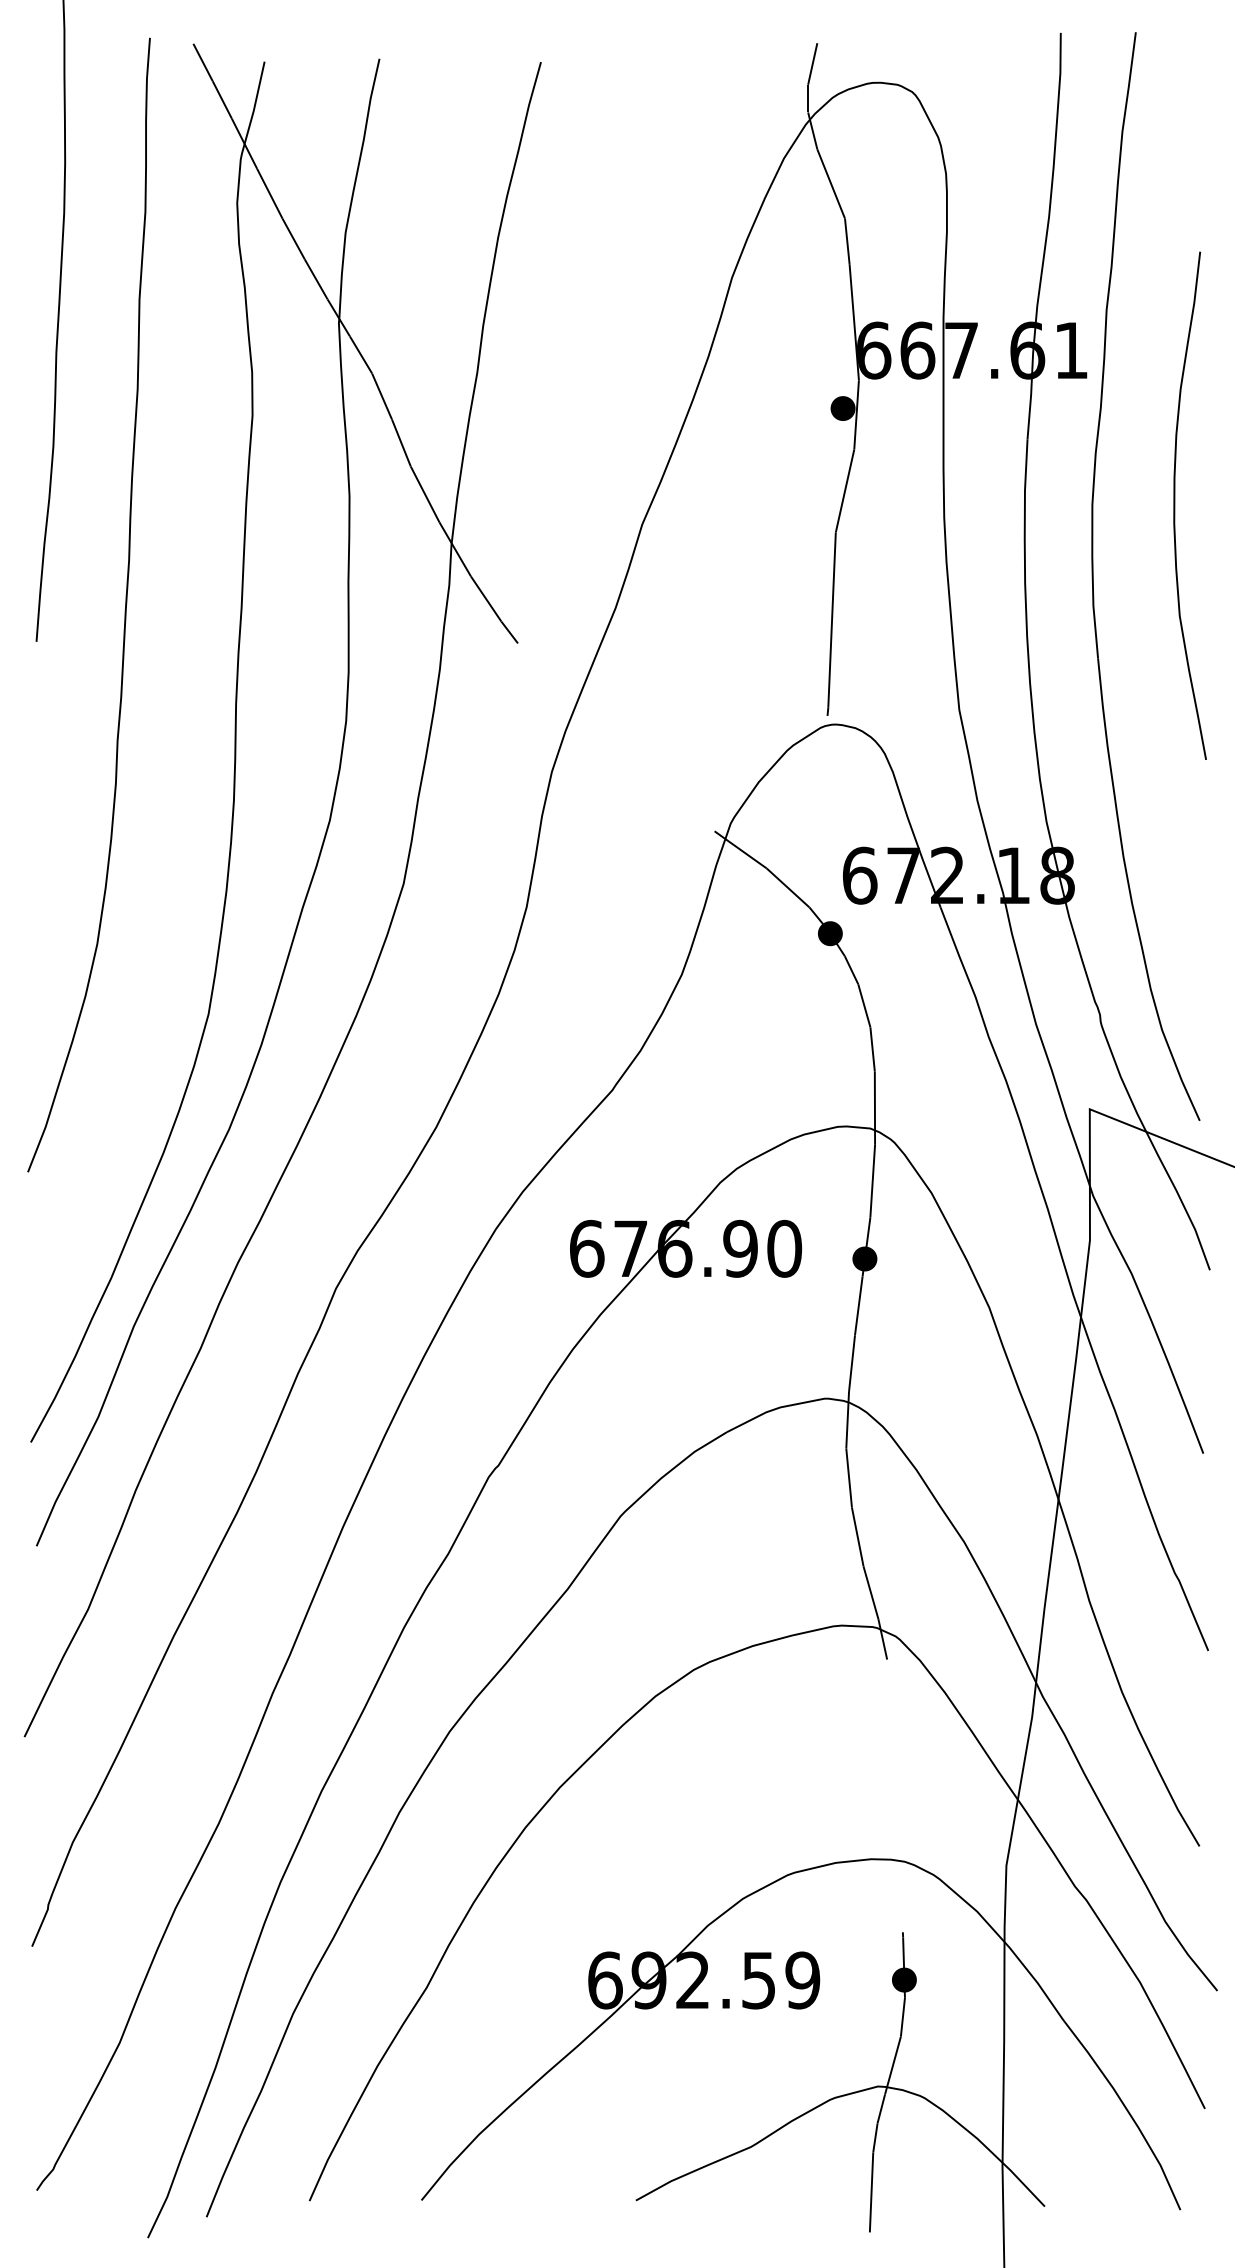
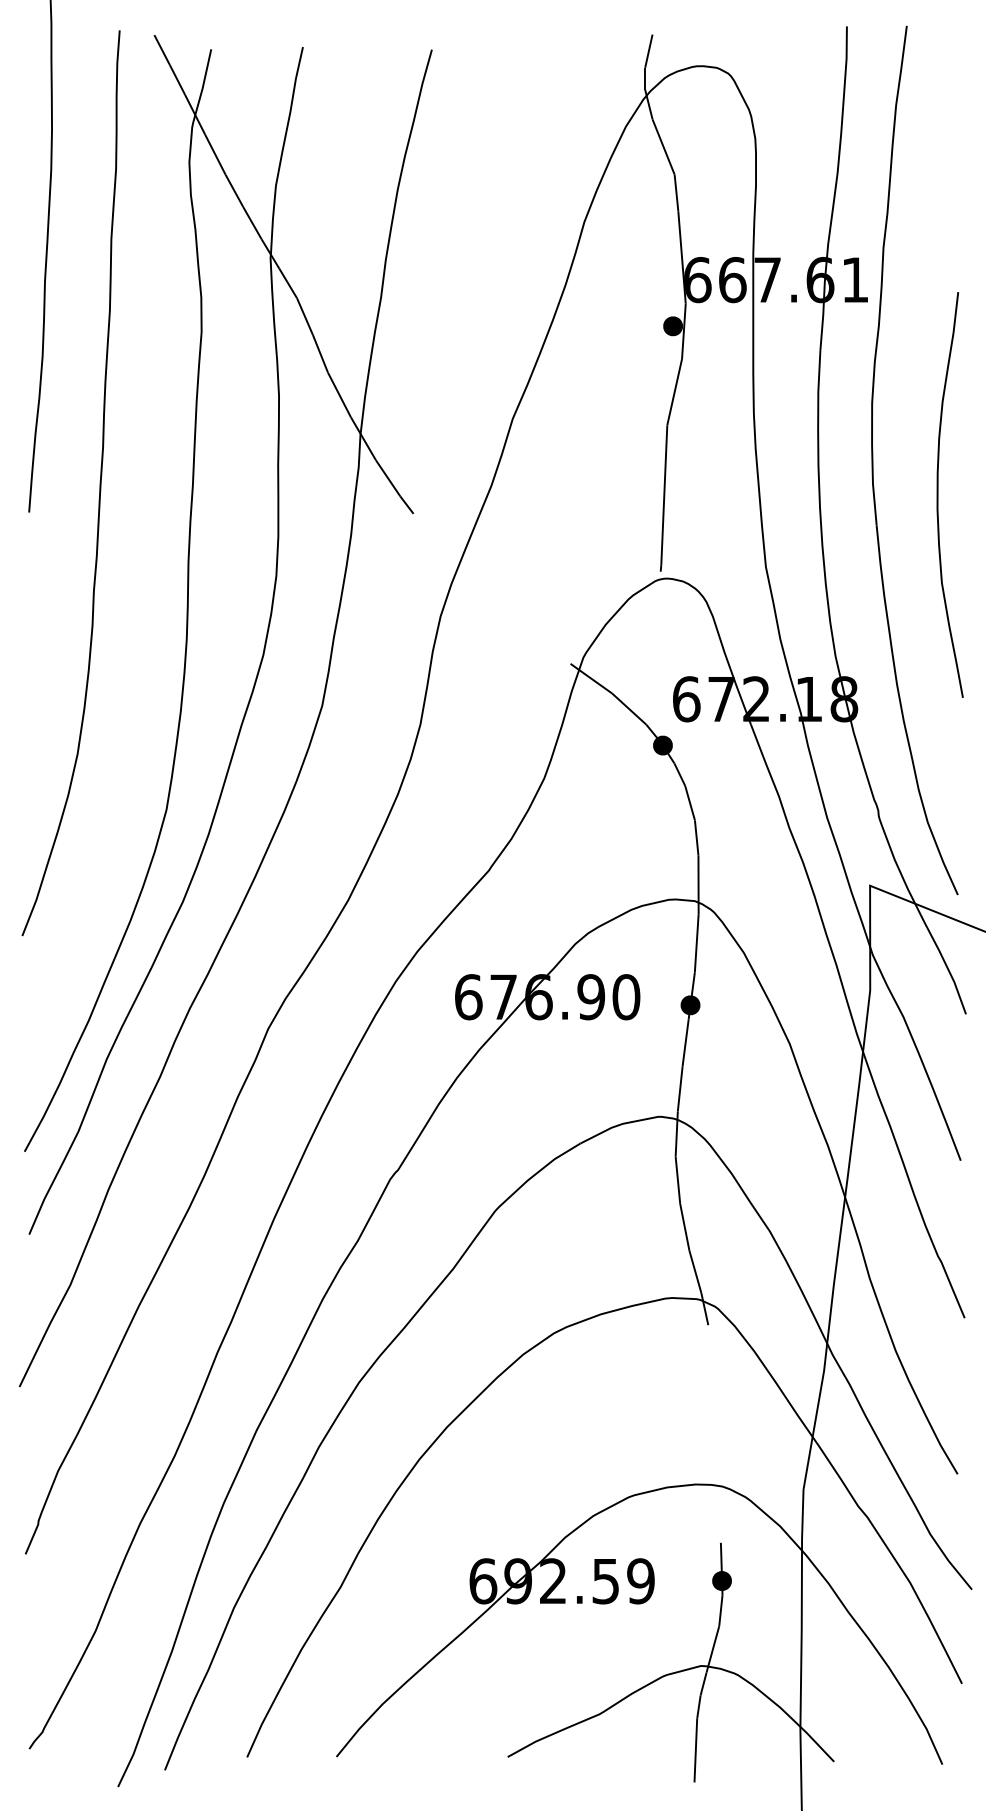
curve: (1175, 505) -> (938, 494), moved

